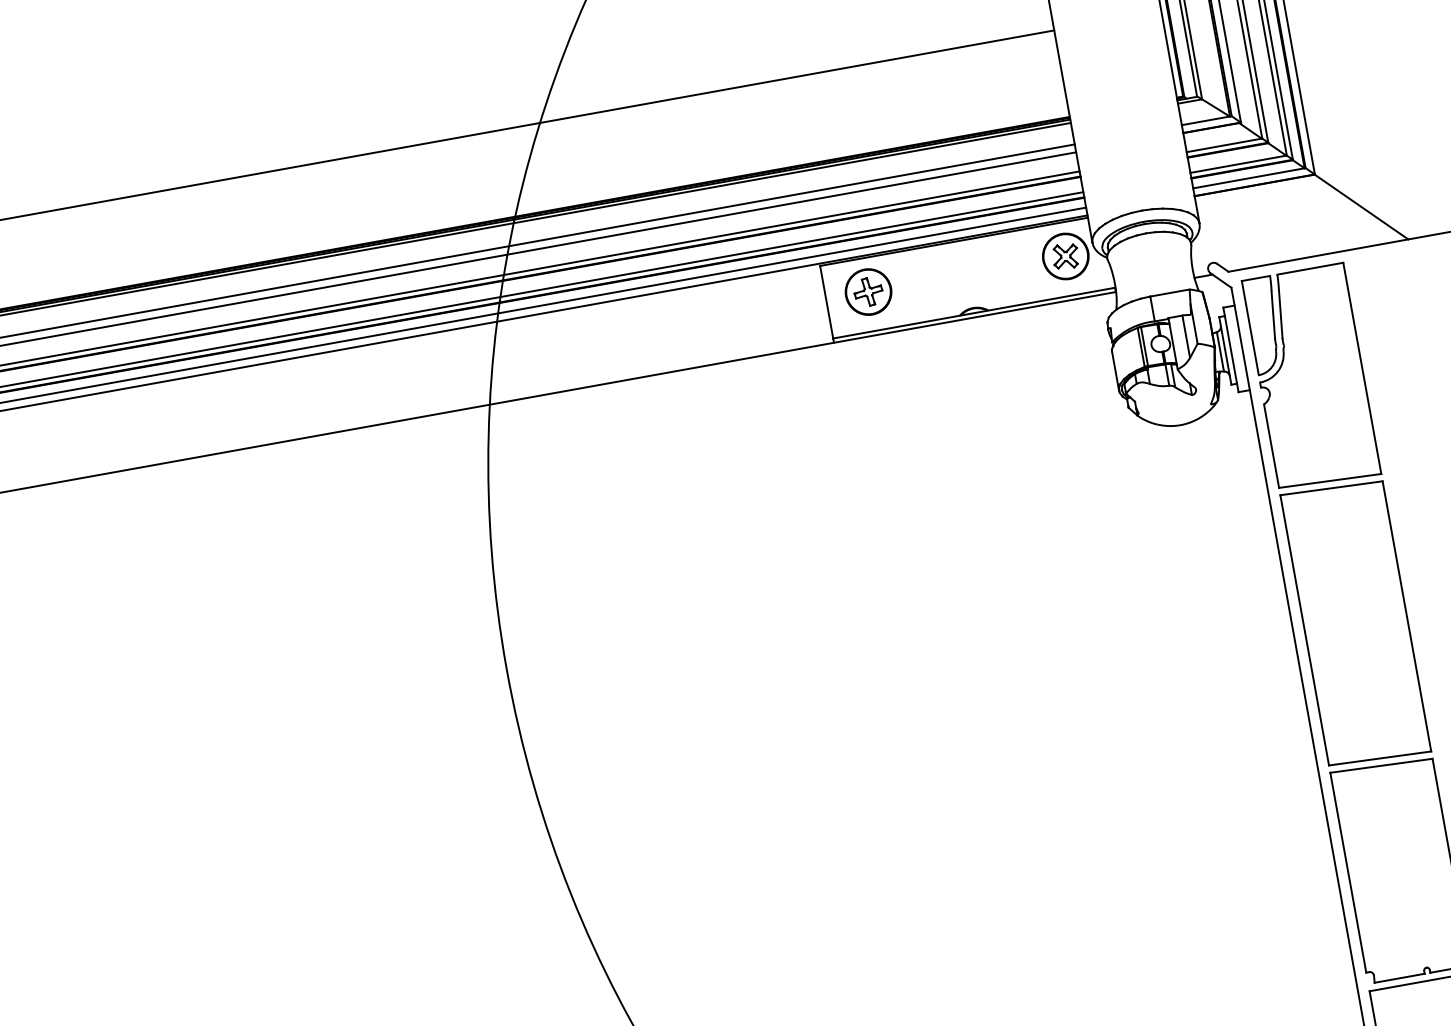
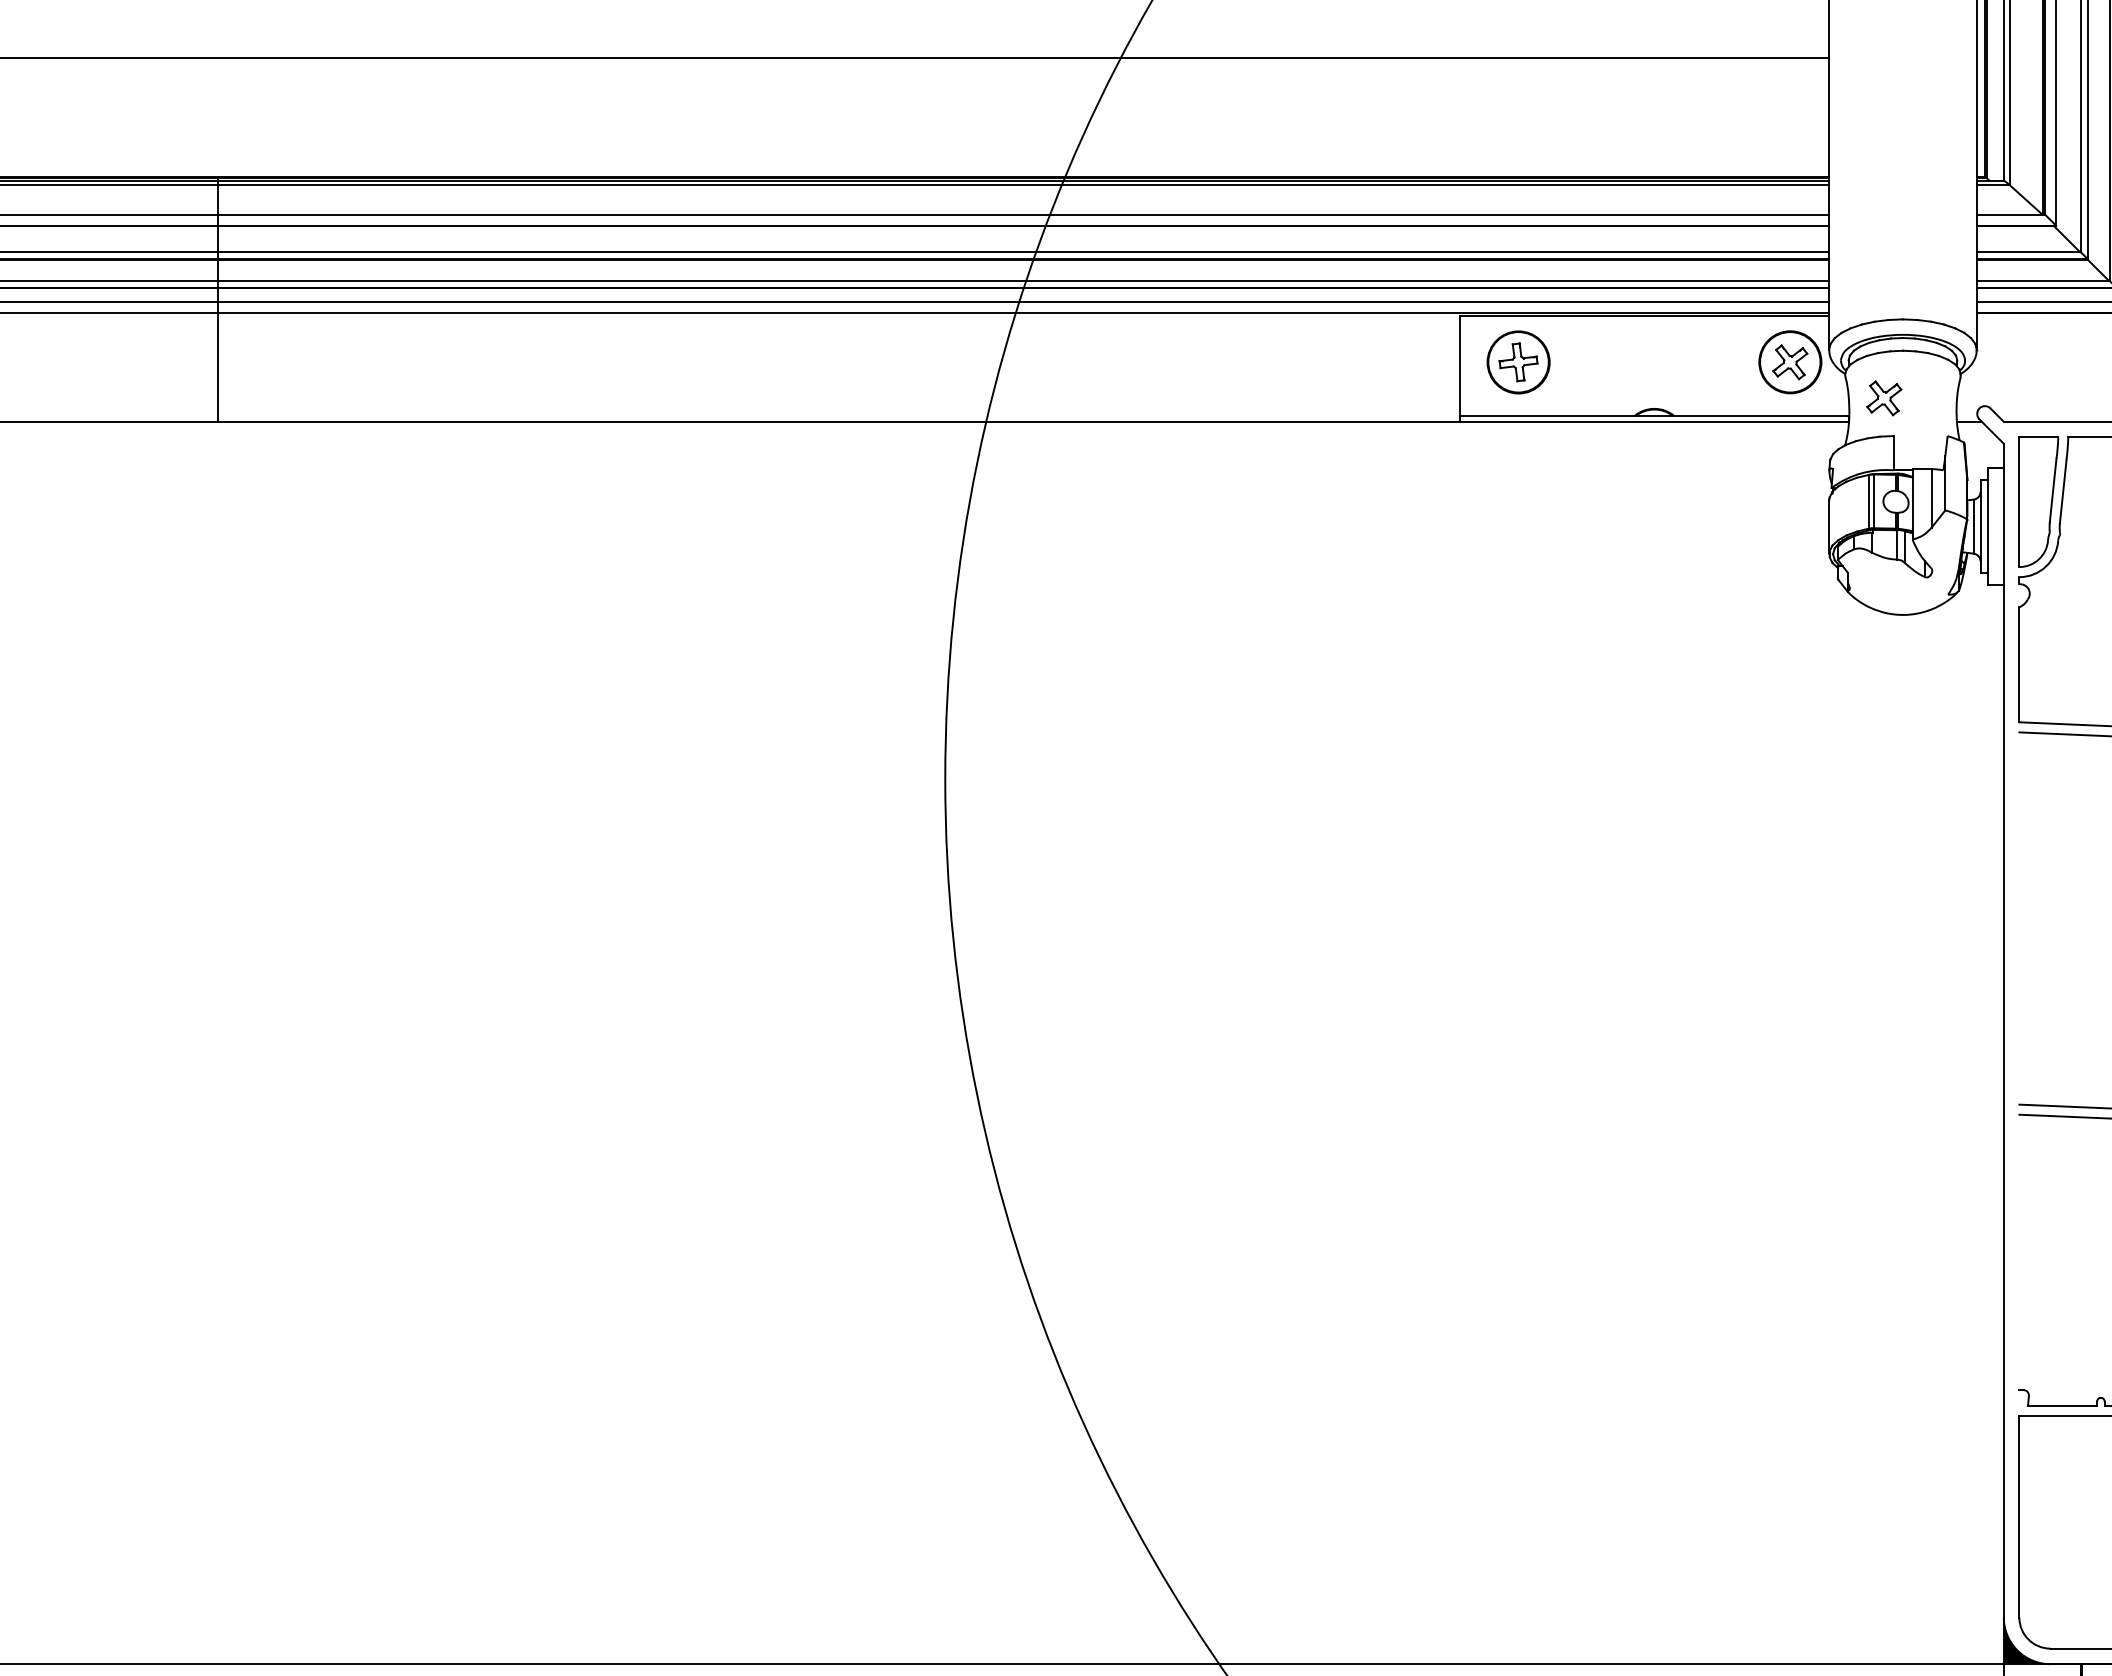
part: (1138, 270) -> (1884, 398), added
line: (1169, 293) -> (1920, 436), removed
line: (1304, 630) -> (2019, 918), removed
line: (1348, 872) -> (2019, 1252), removed

